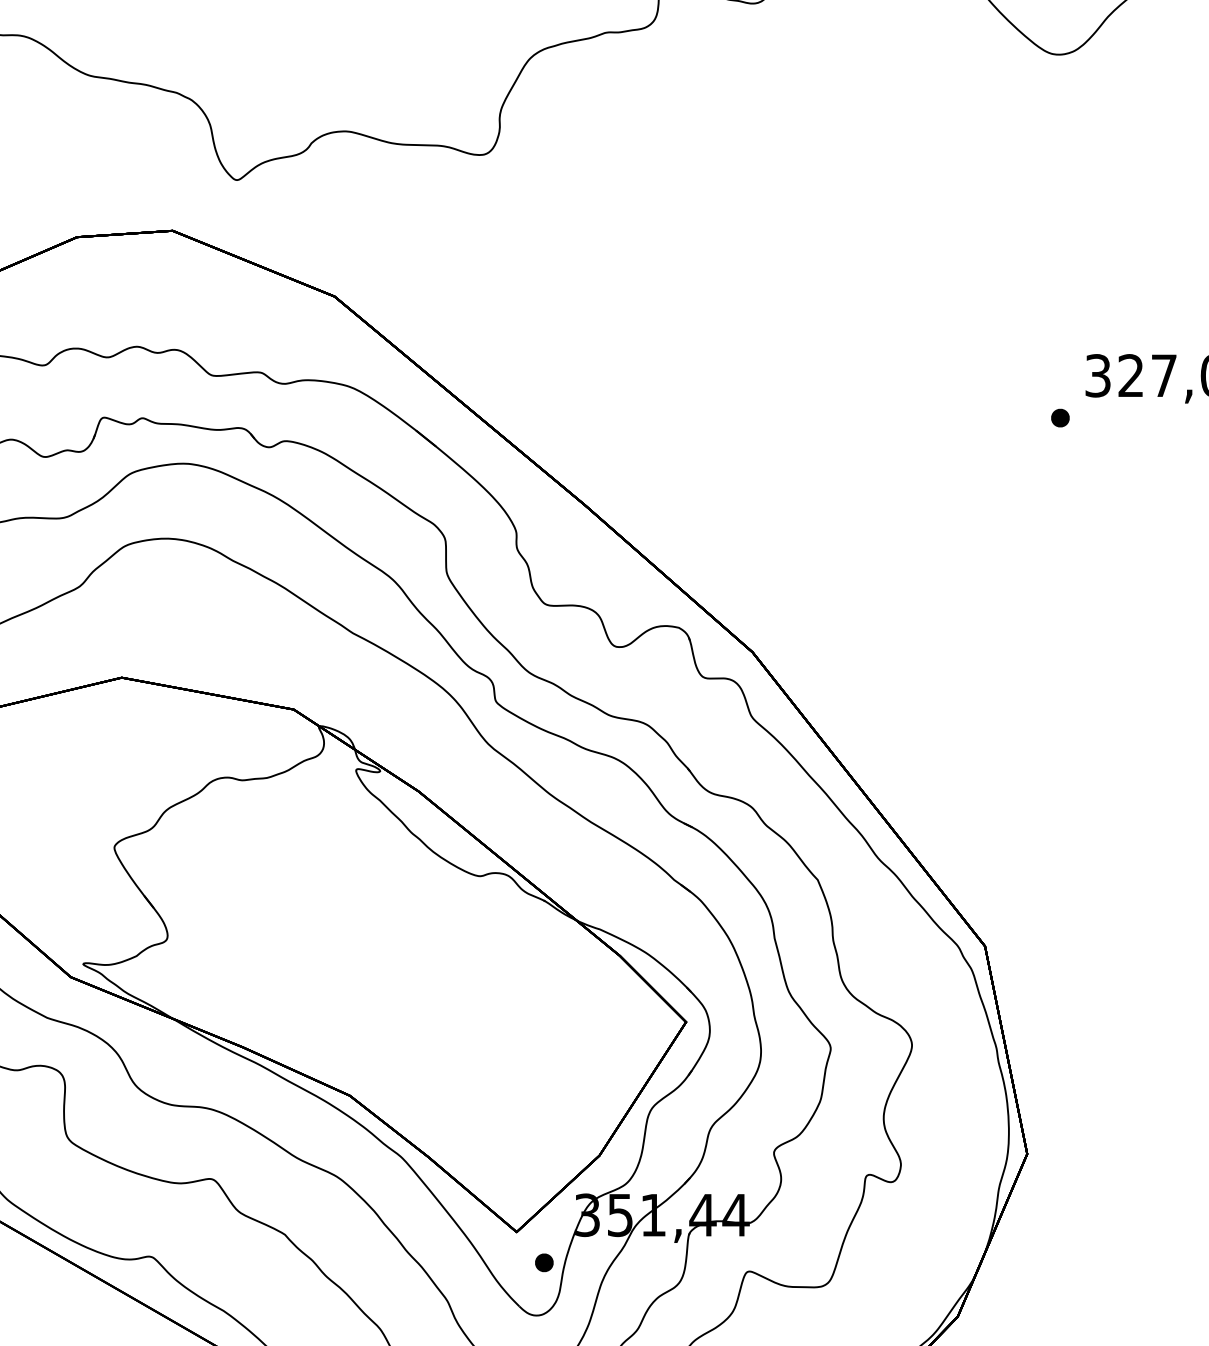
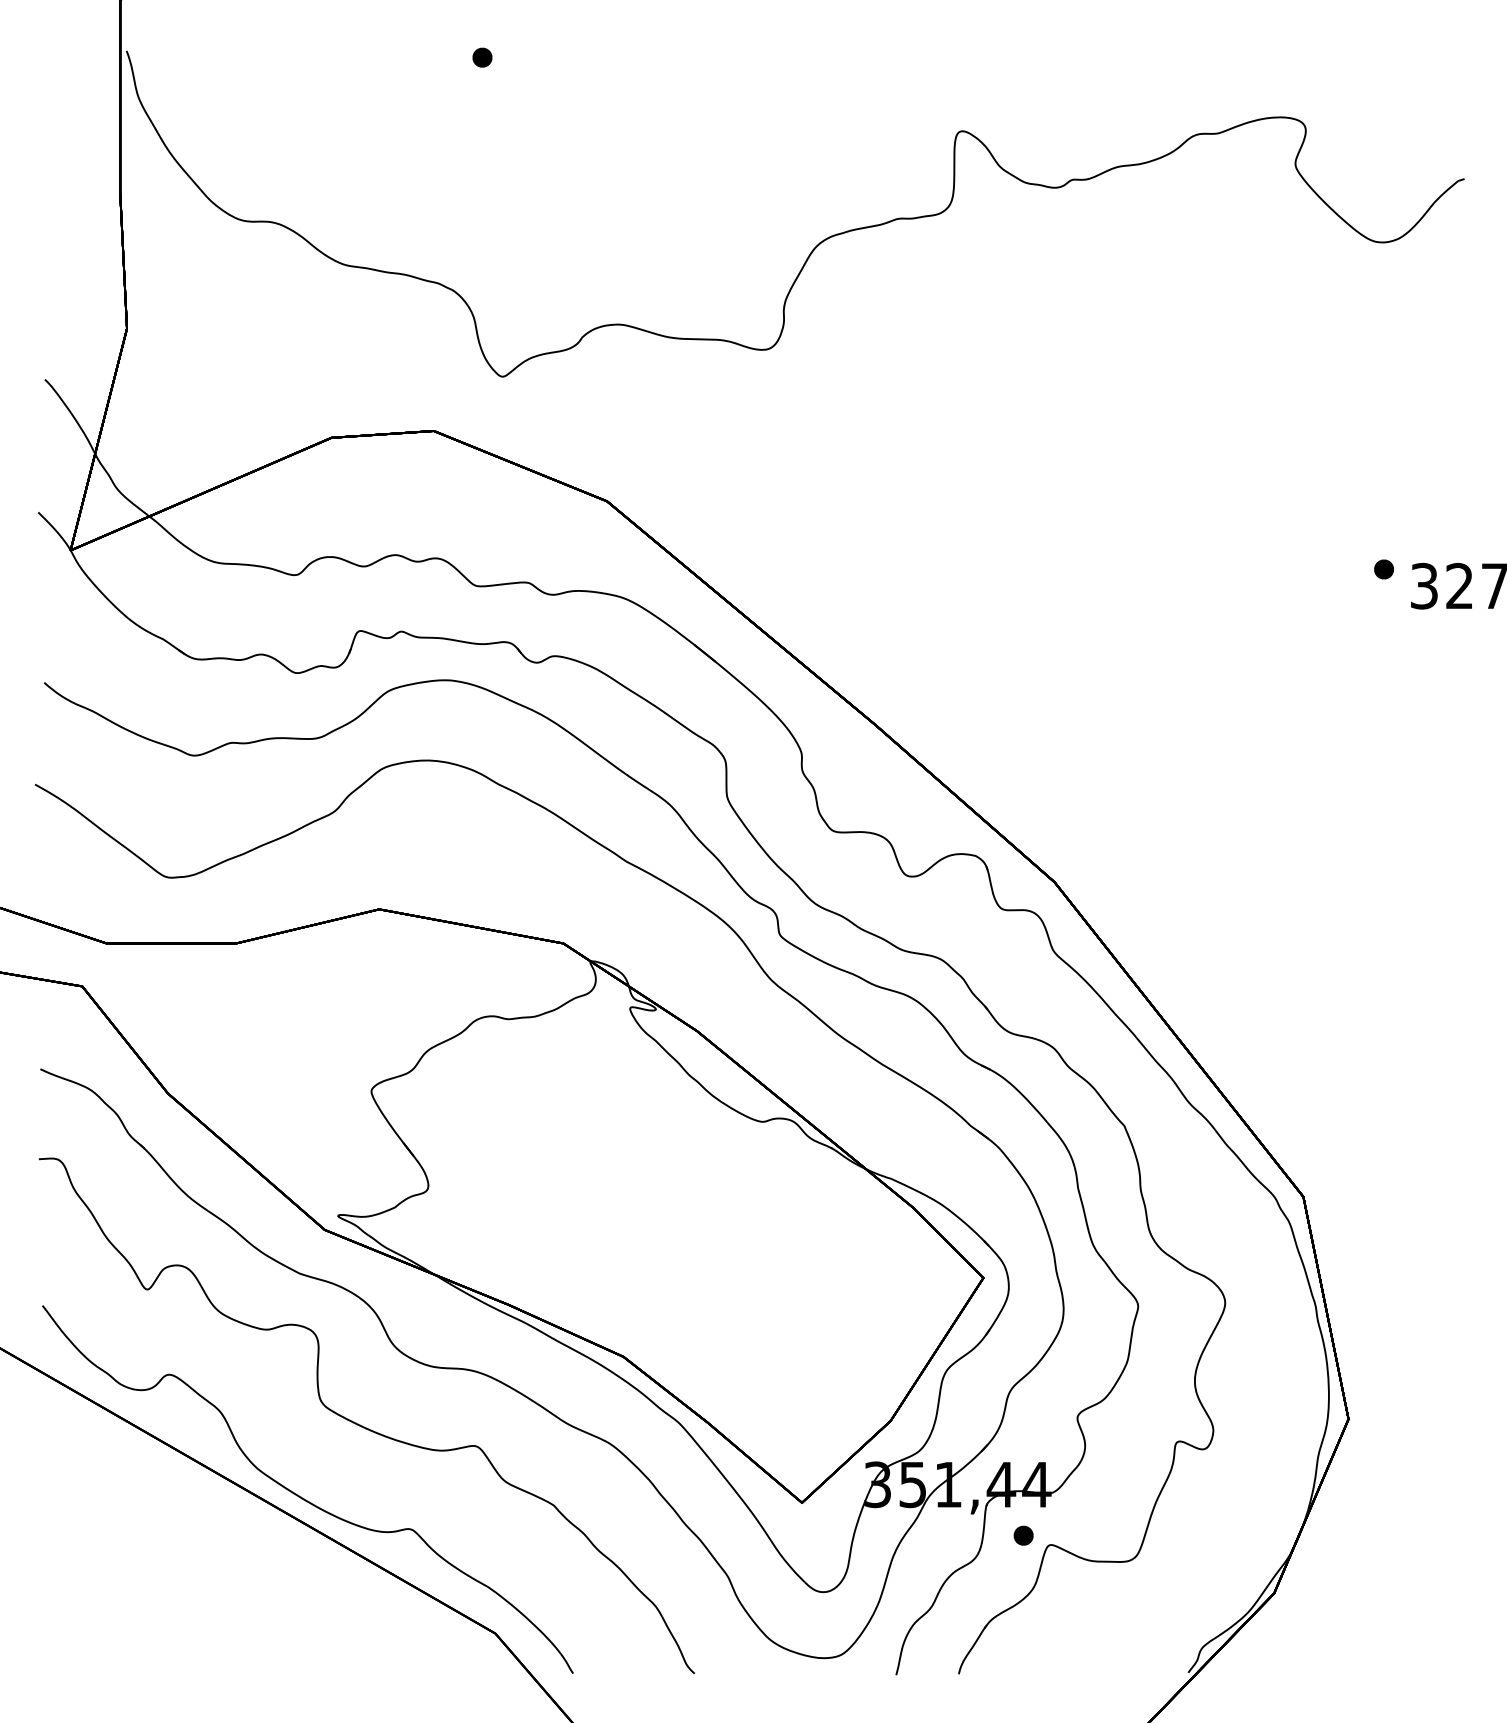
part: (1059, 418) -> (1383, 569), moved
part: (544, 1262) -> (1023, 1535), moved

